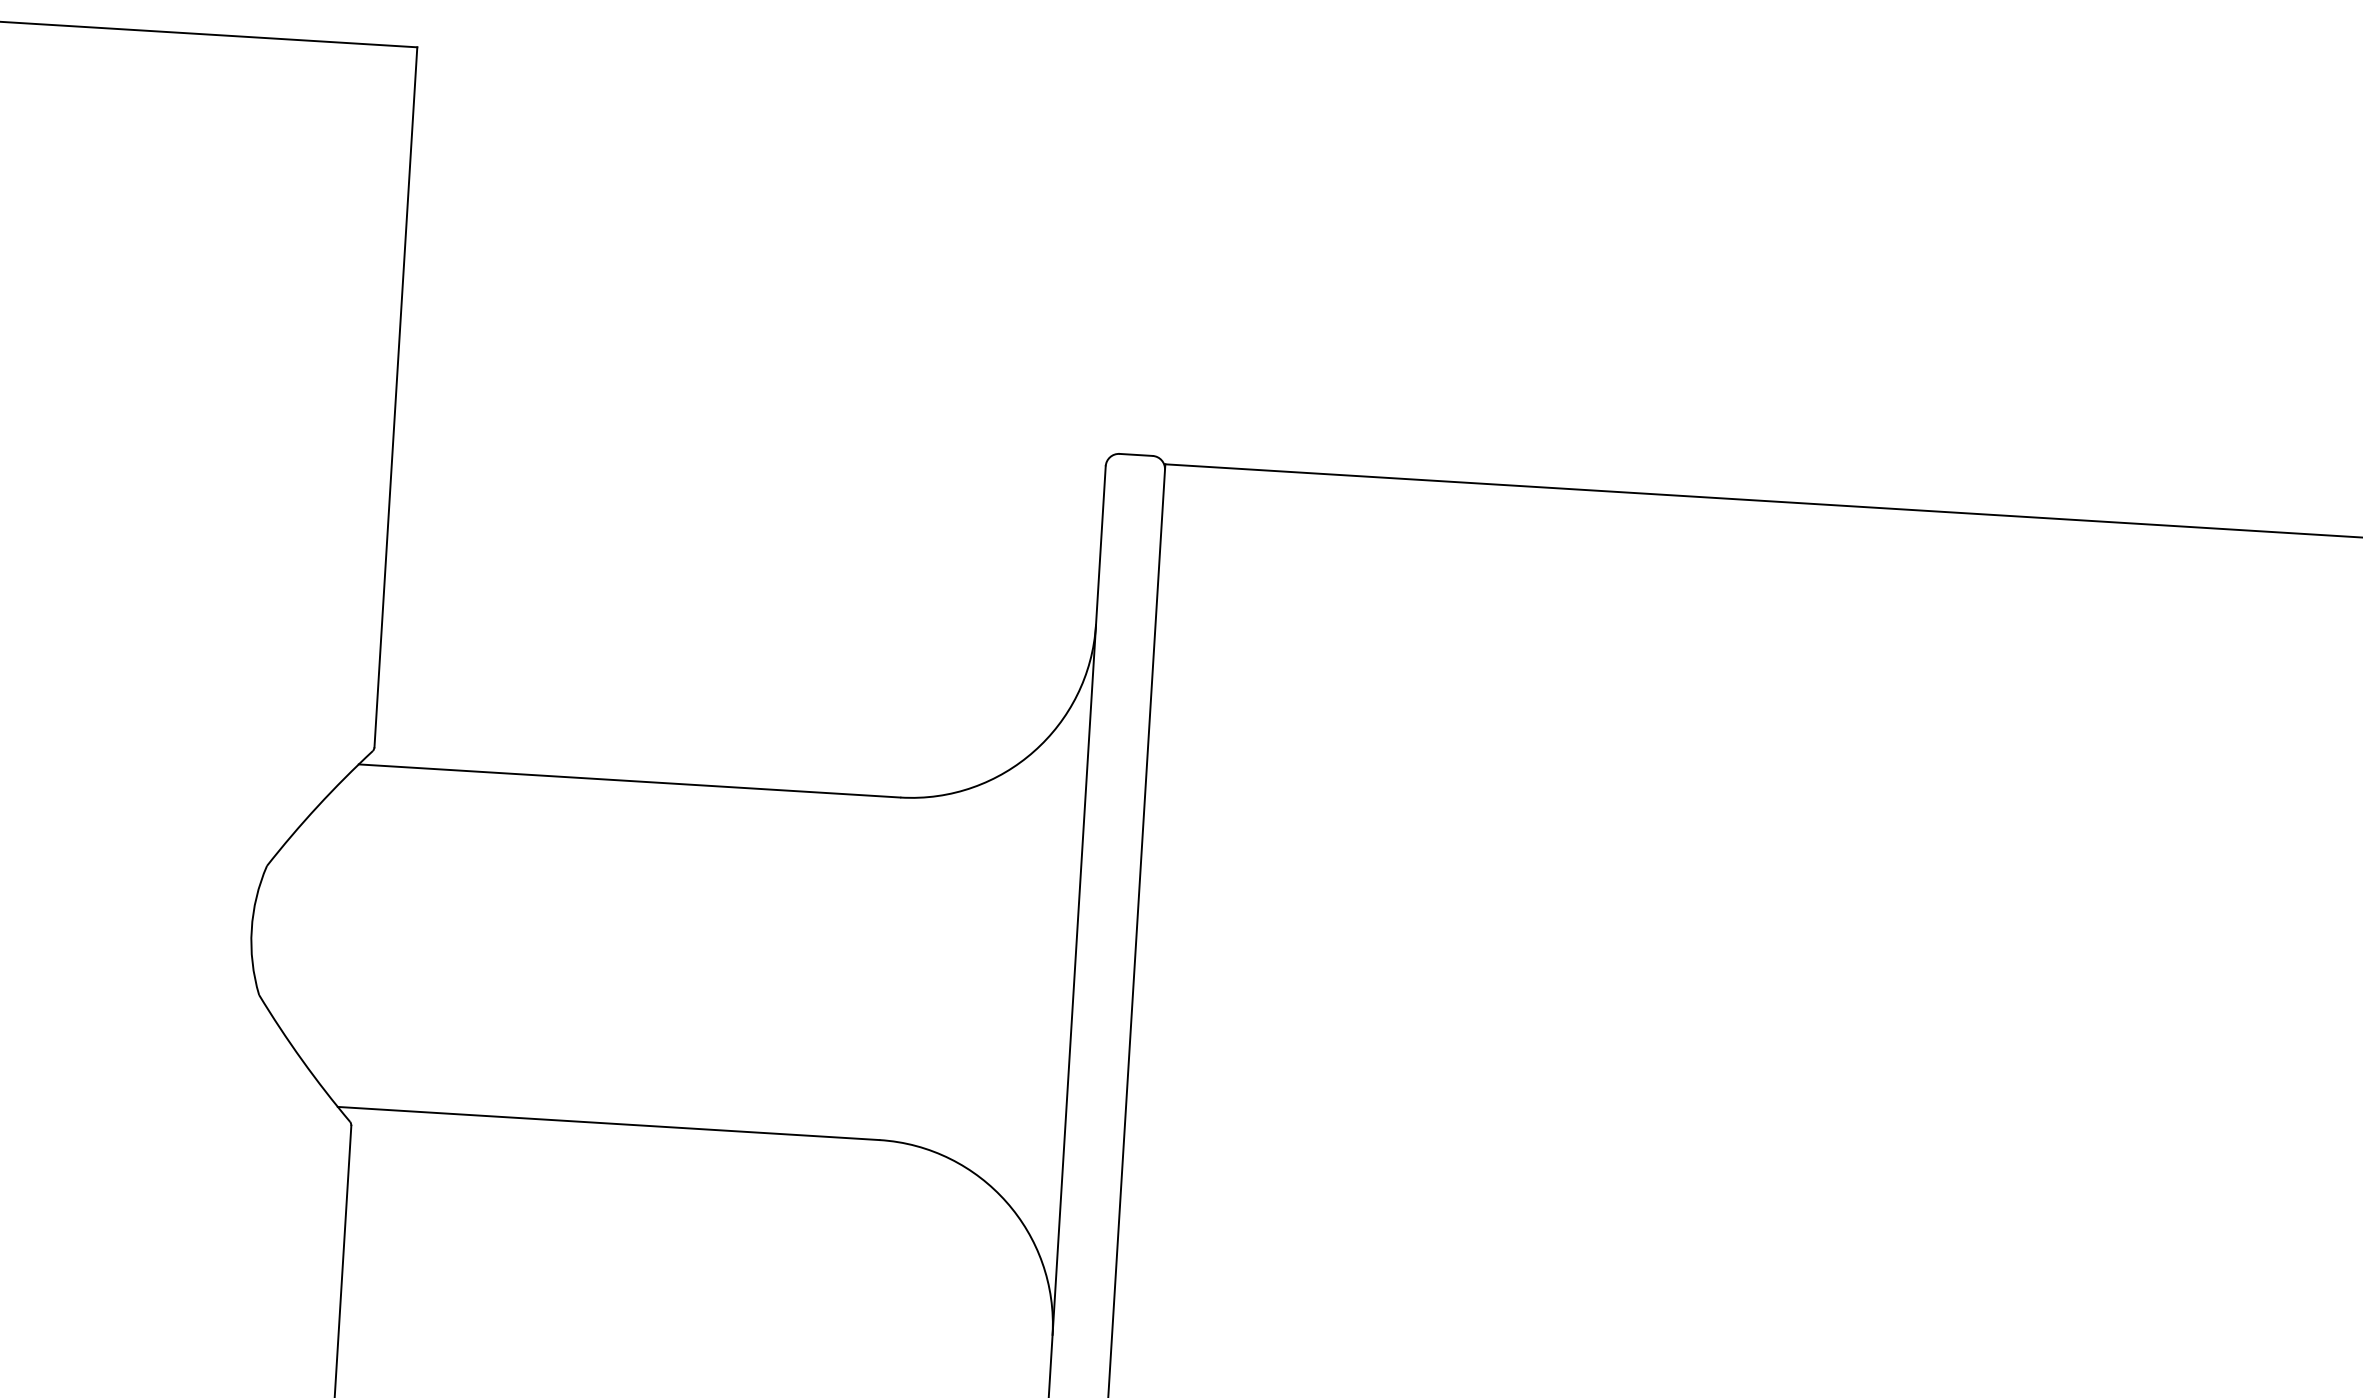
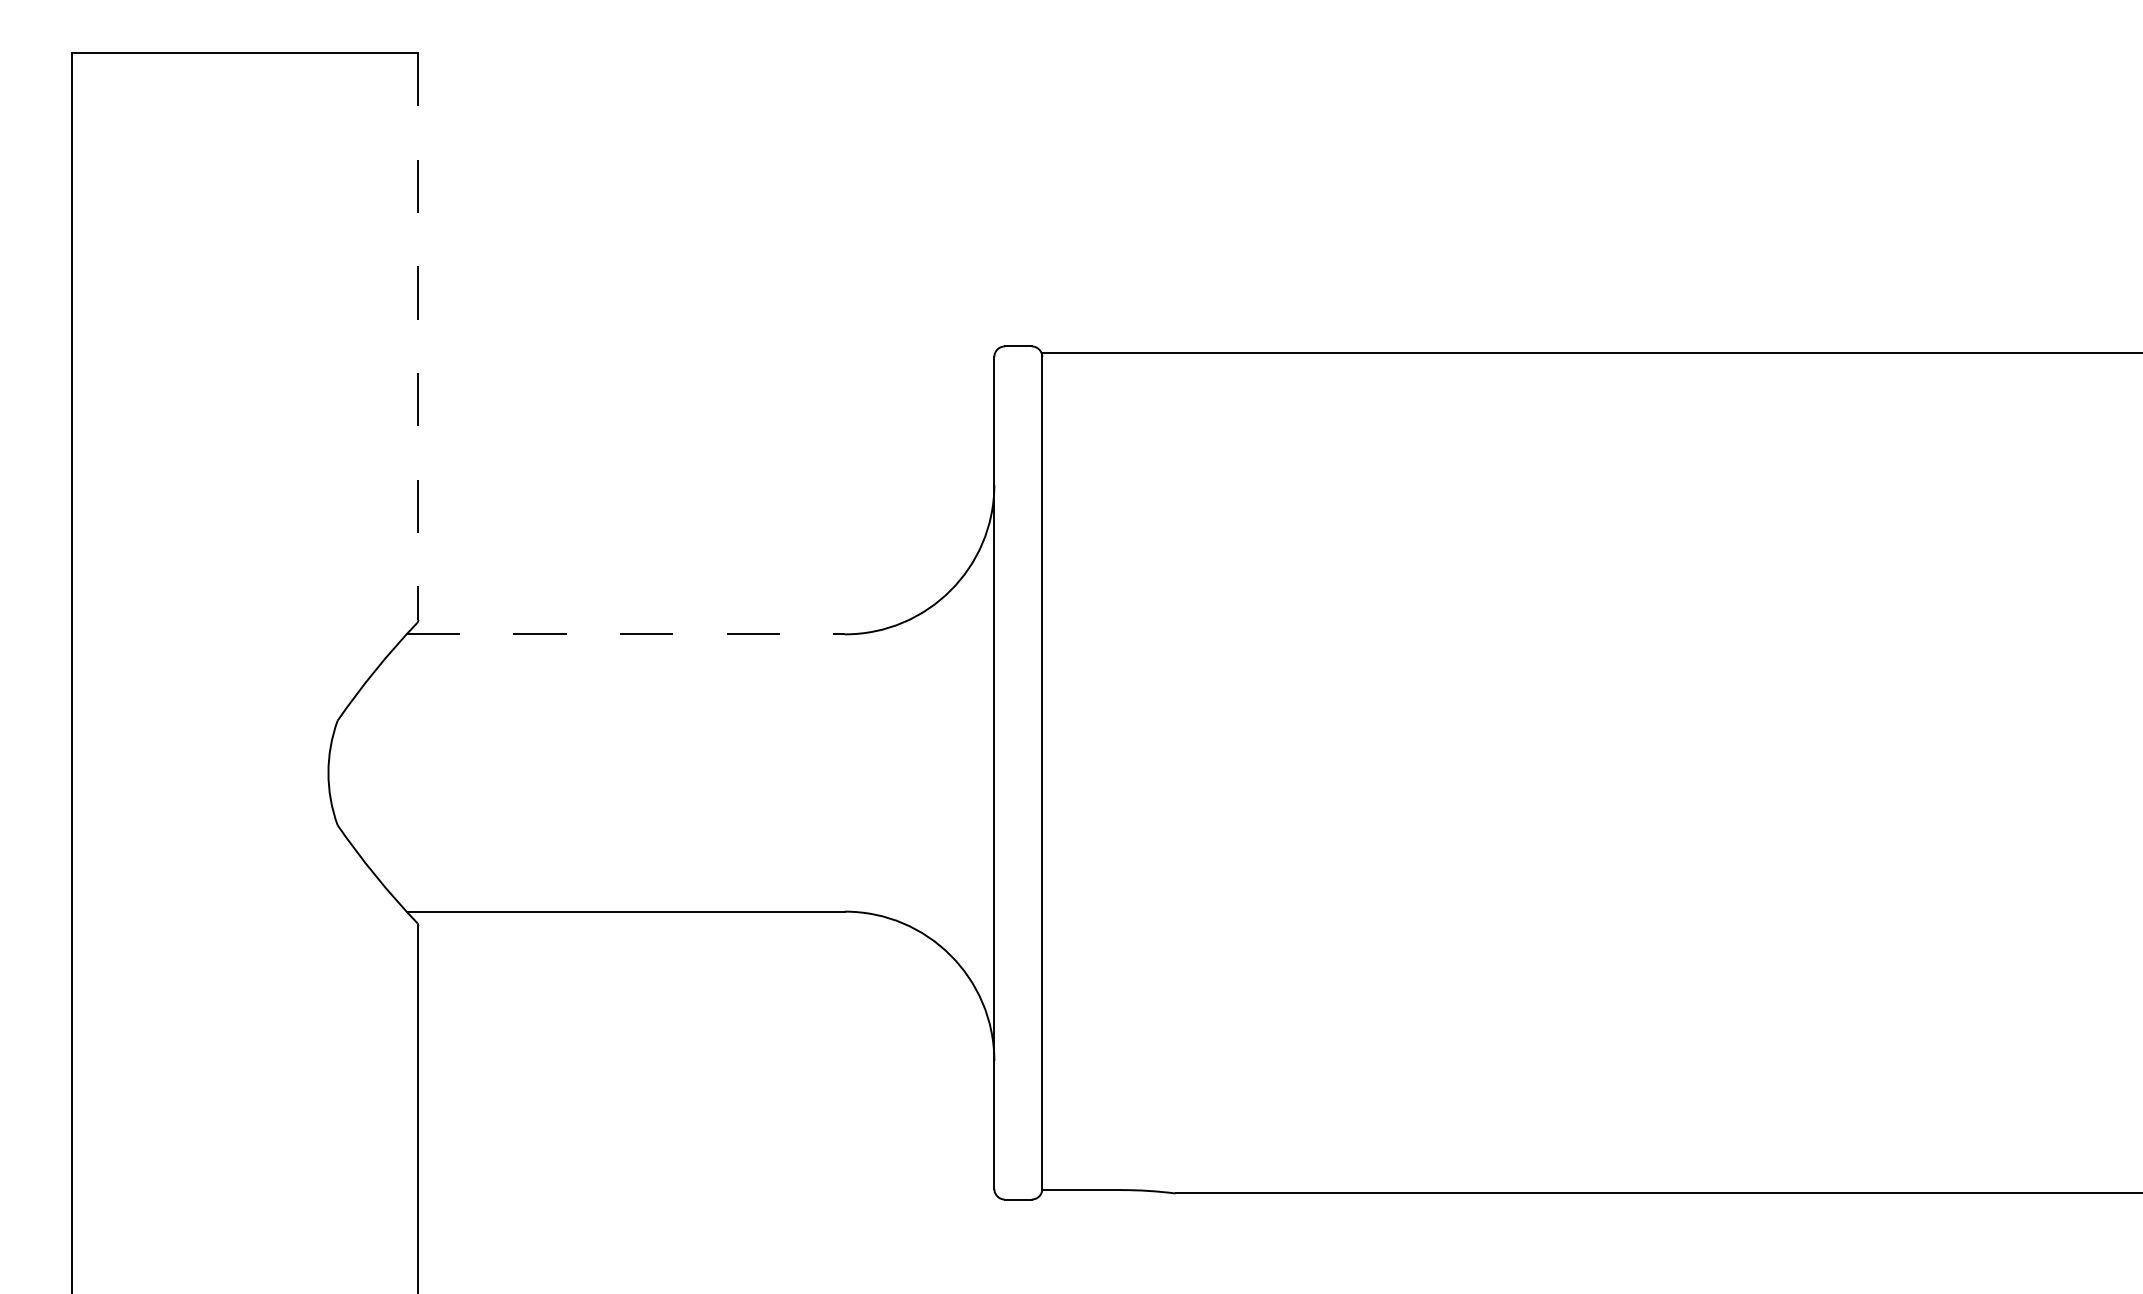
line: (395, 397) -> (418, 336), solid -> dashed
line: (630, 781) -> (626, 634), solid -> dashed

